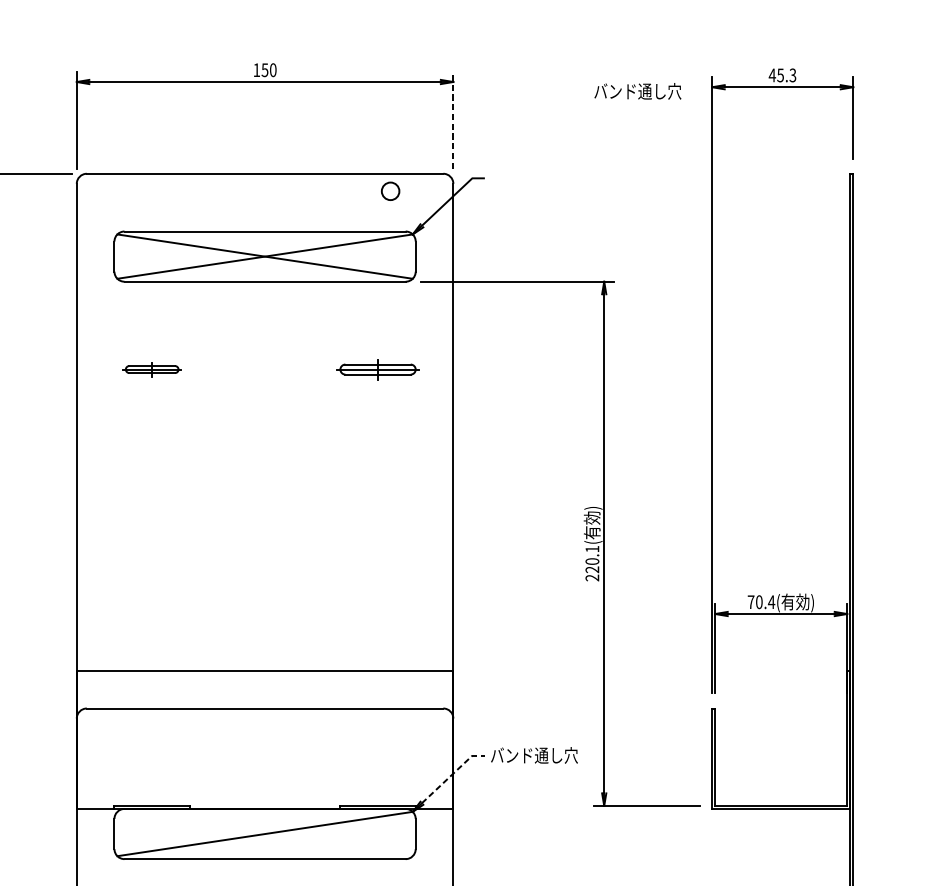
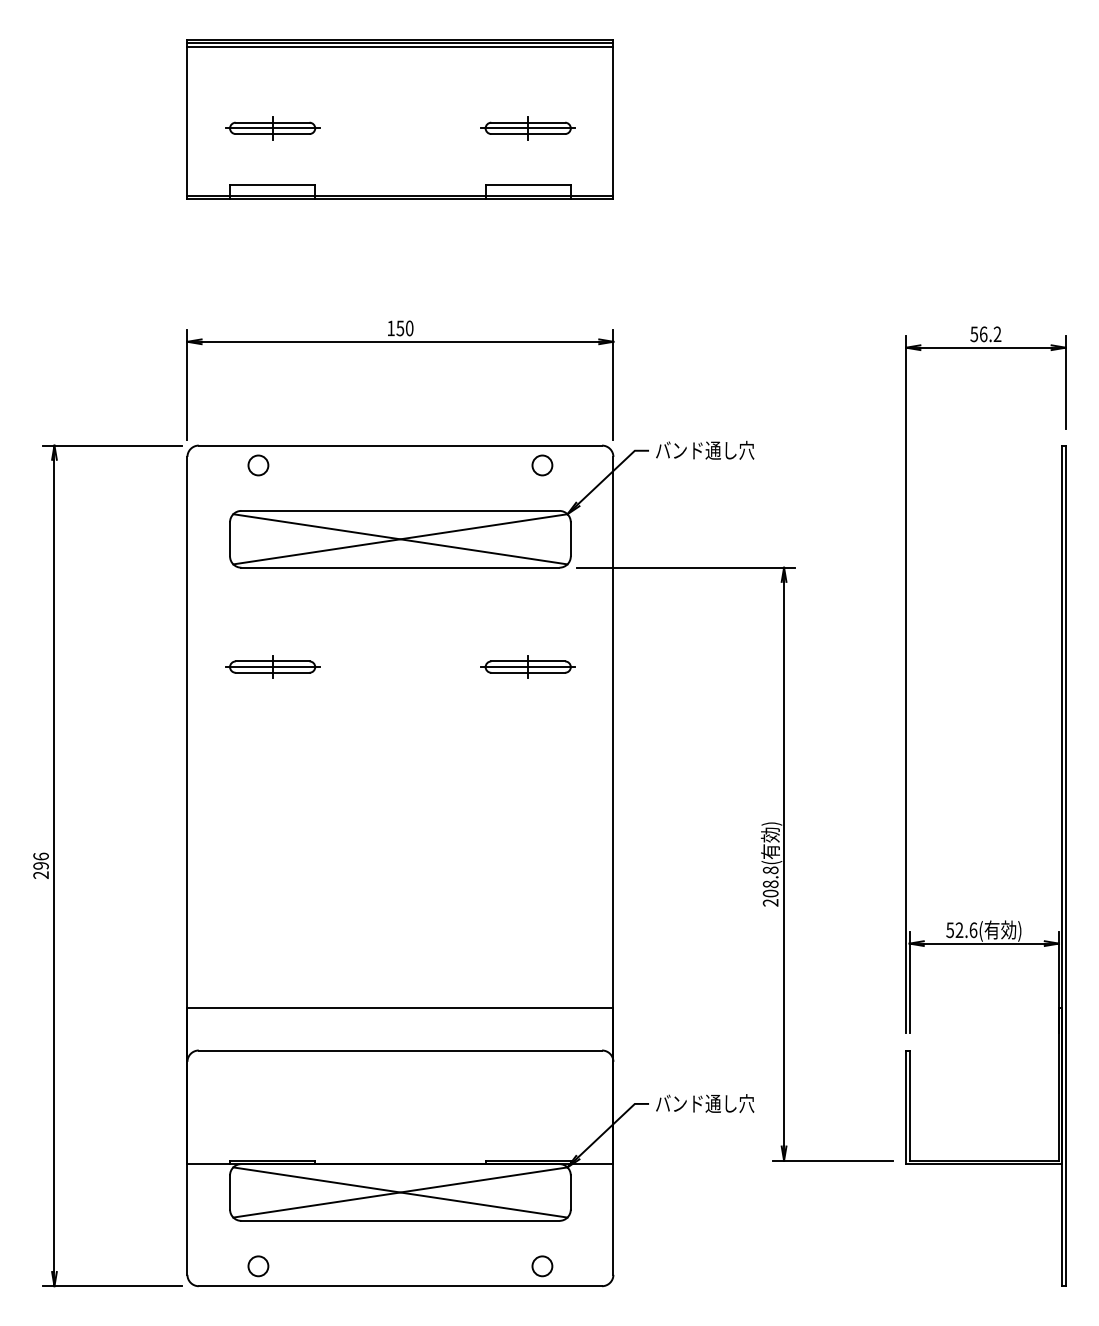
text: (782, 75) -> (985, 334), 45.3 -> 56.2
text: (638, 90) -> (705, 449), moved
line: (453, 120) -> (613, 385), dashed -> solid
circle: (139, 191) -> (258, 465), added
part: (151, 369) -> (272, 666), size x1.43
text: (592, 559) -> (770, 881), 220.1( -> 208.8(
text: (761, 602) -> (961, 930), 70.4( -> 52.6(
line: (452, 774) -> (612, 1125), dashed -> solid
line: (265, 834) -> (400, 1192), added

